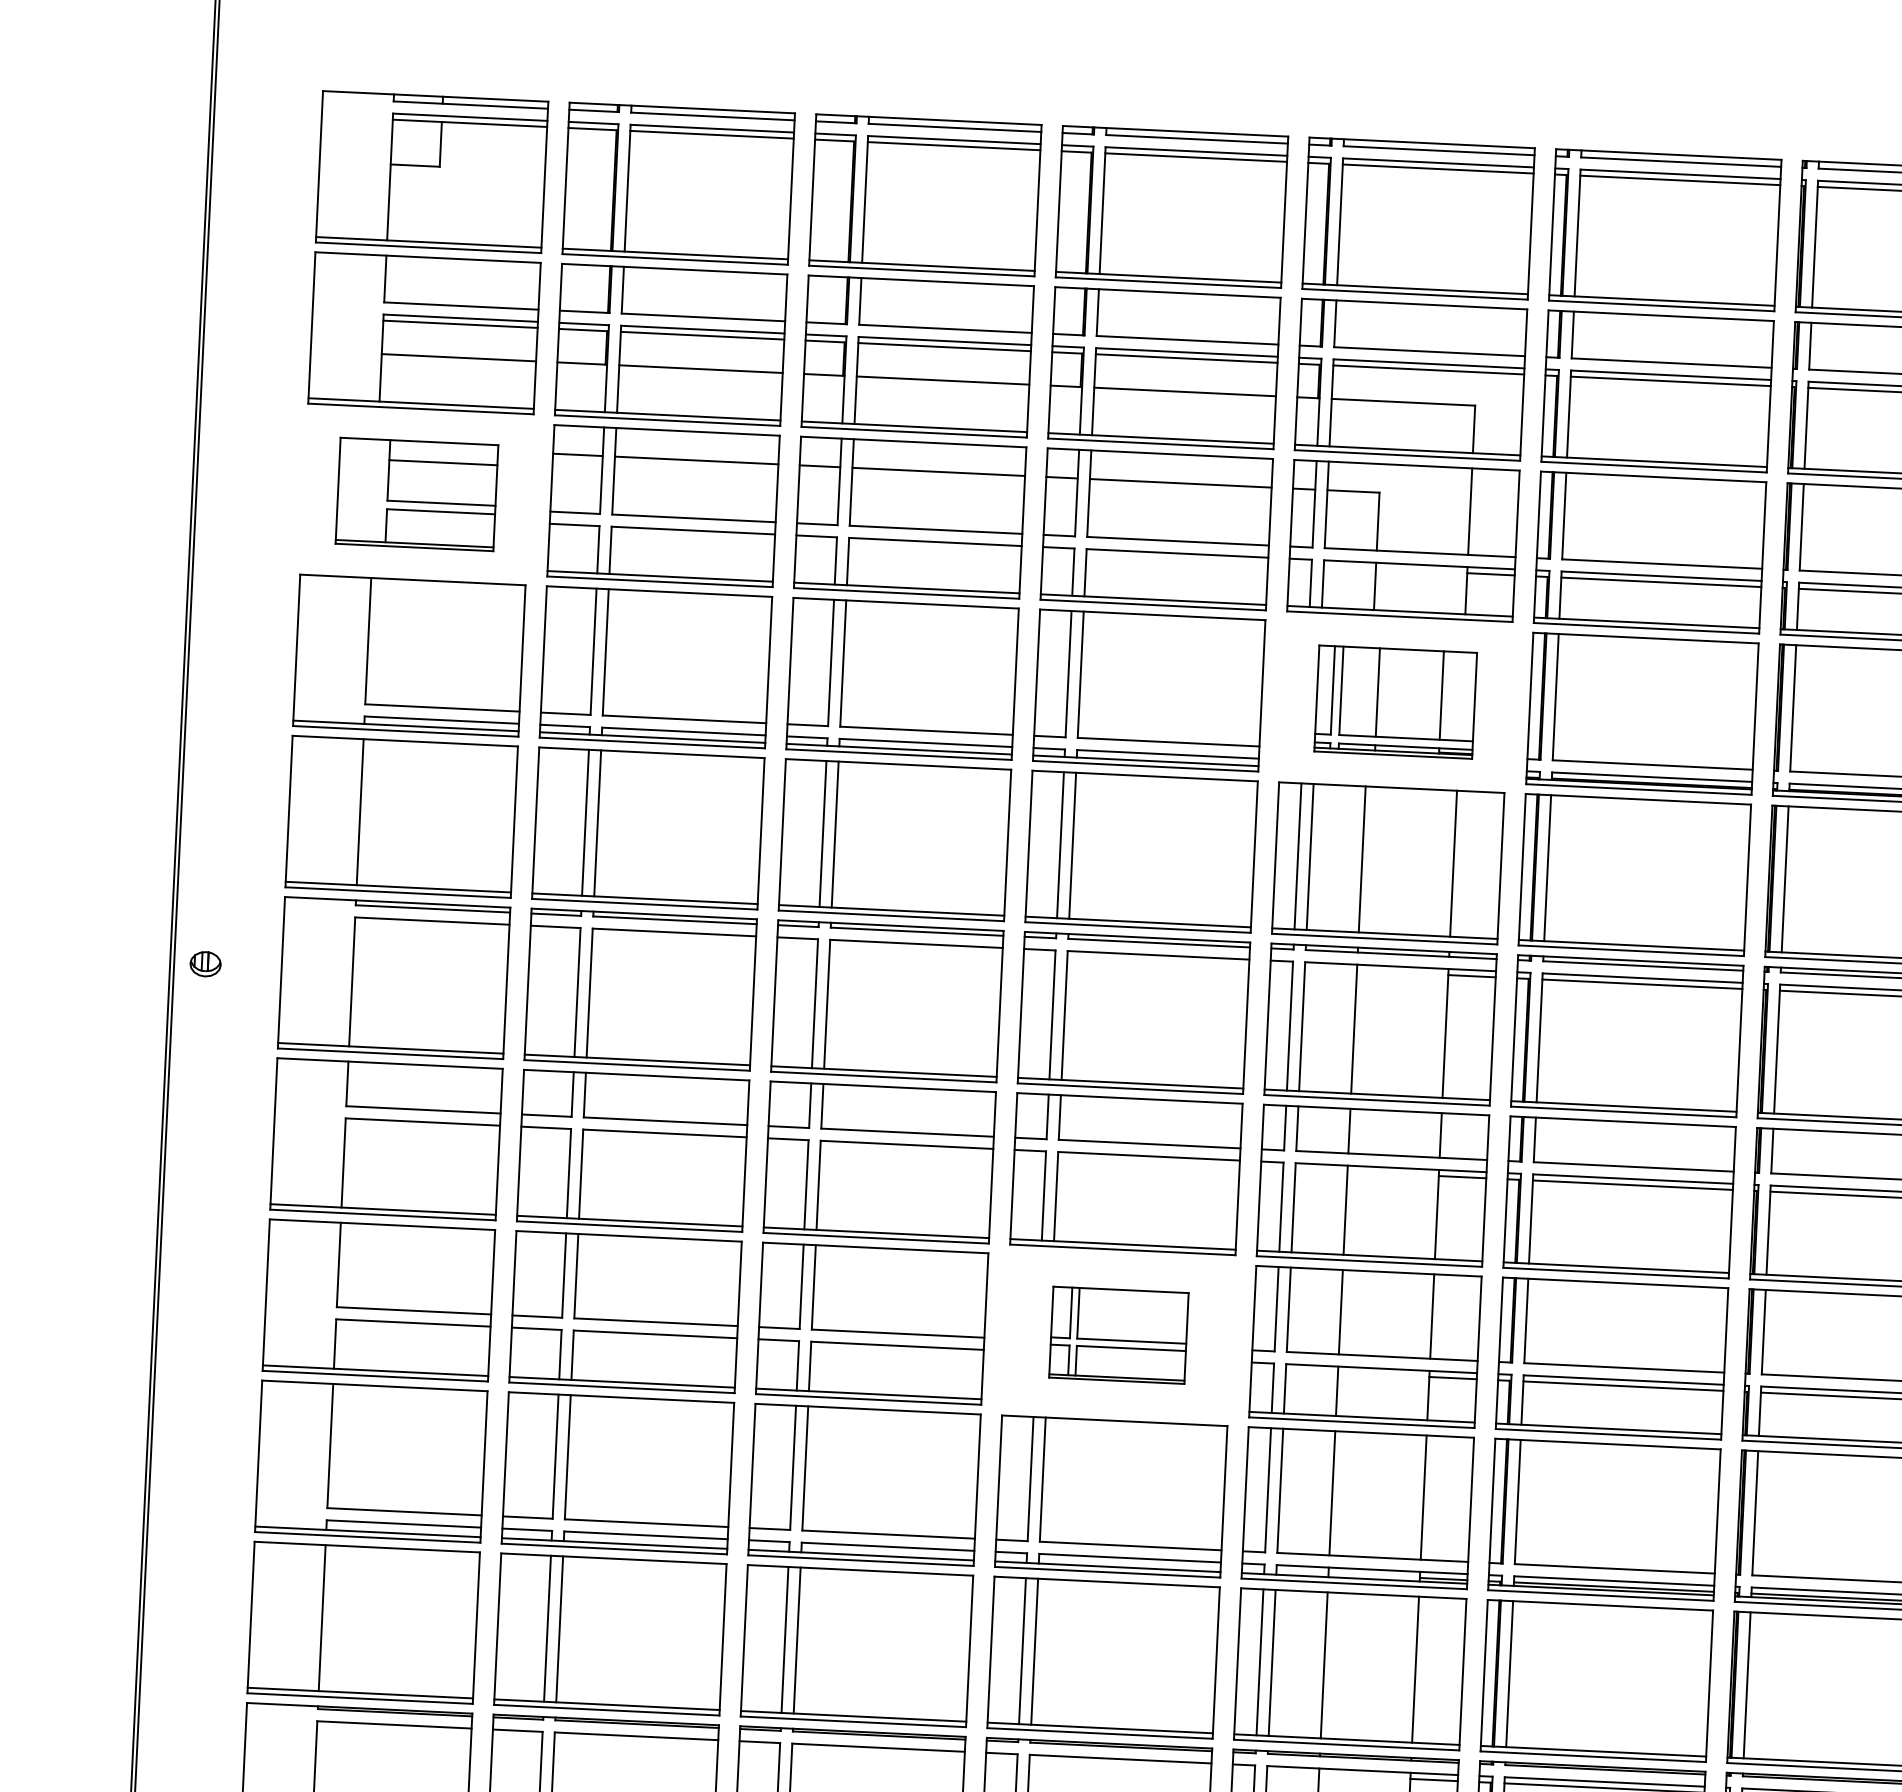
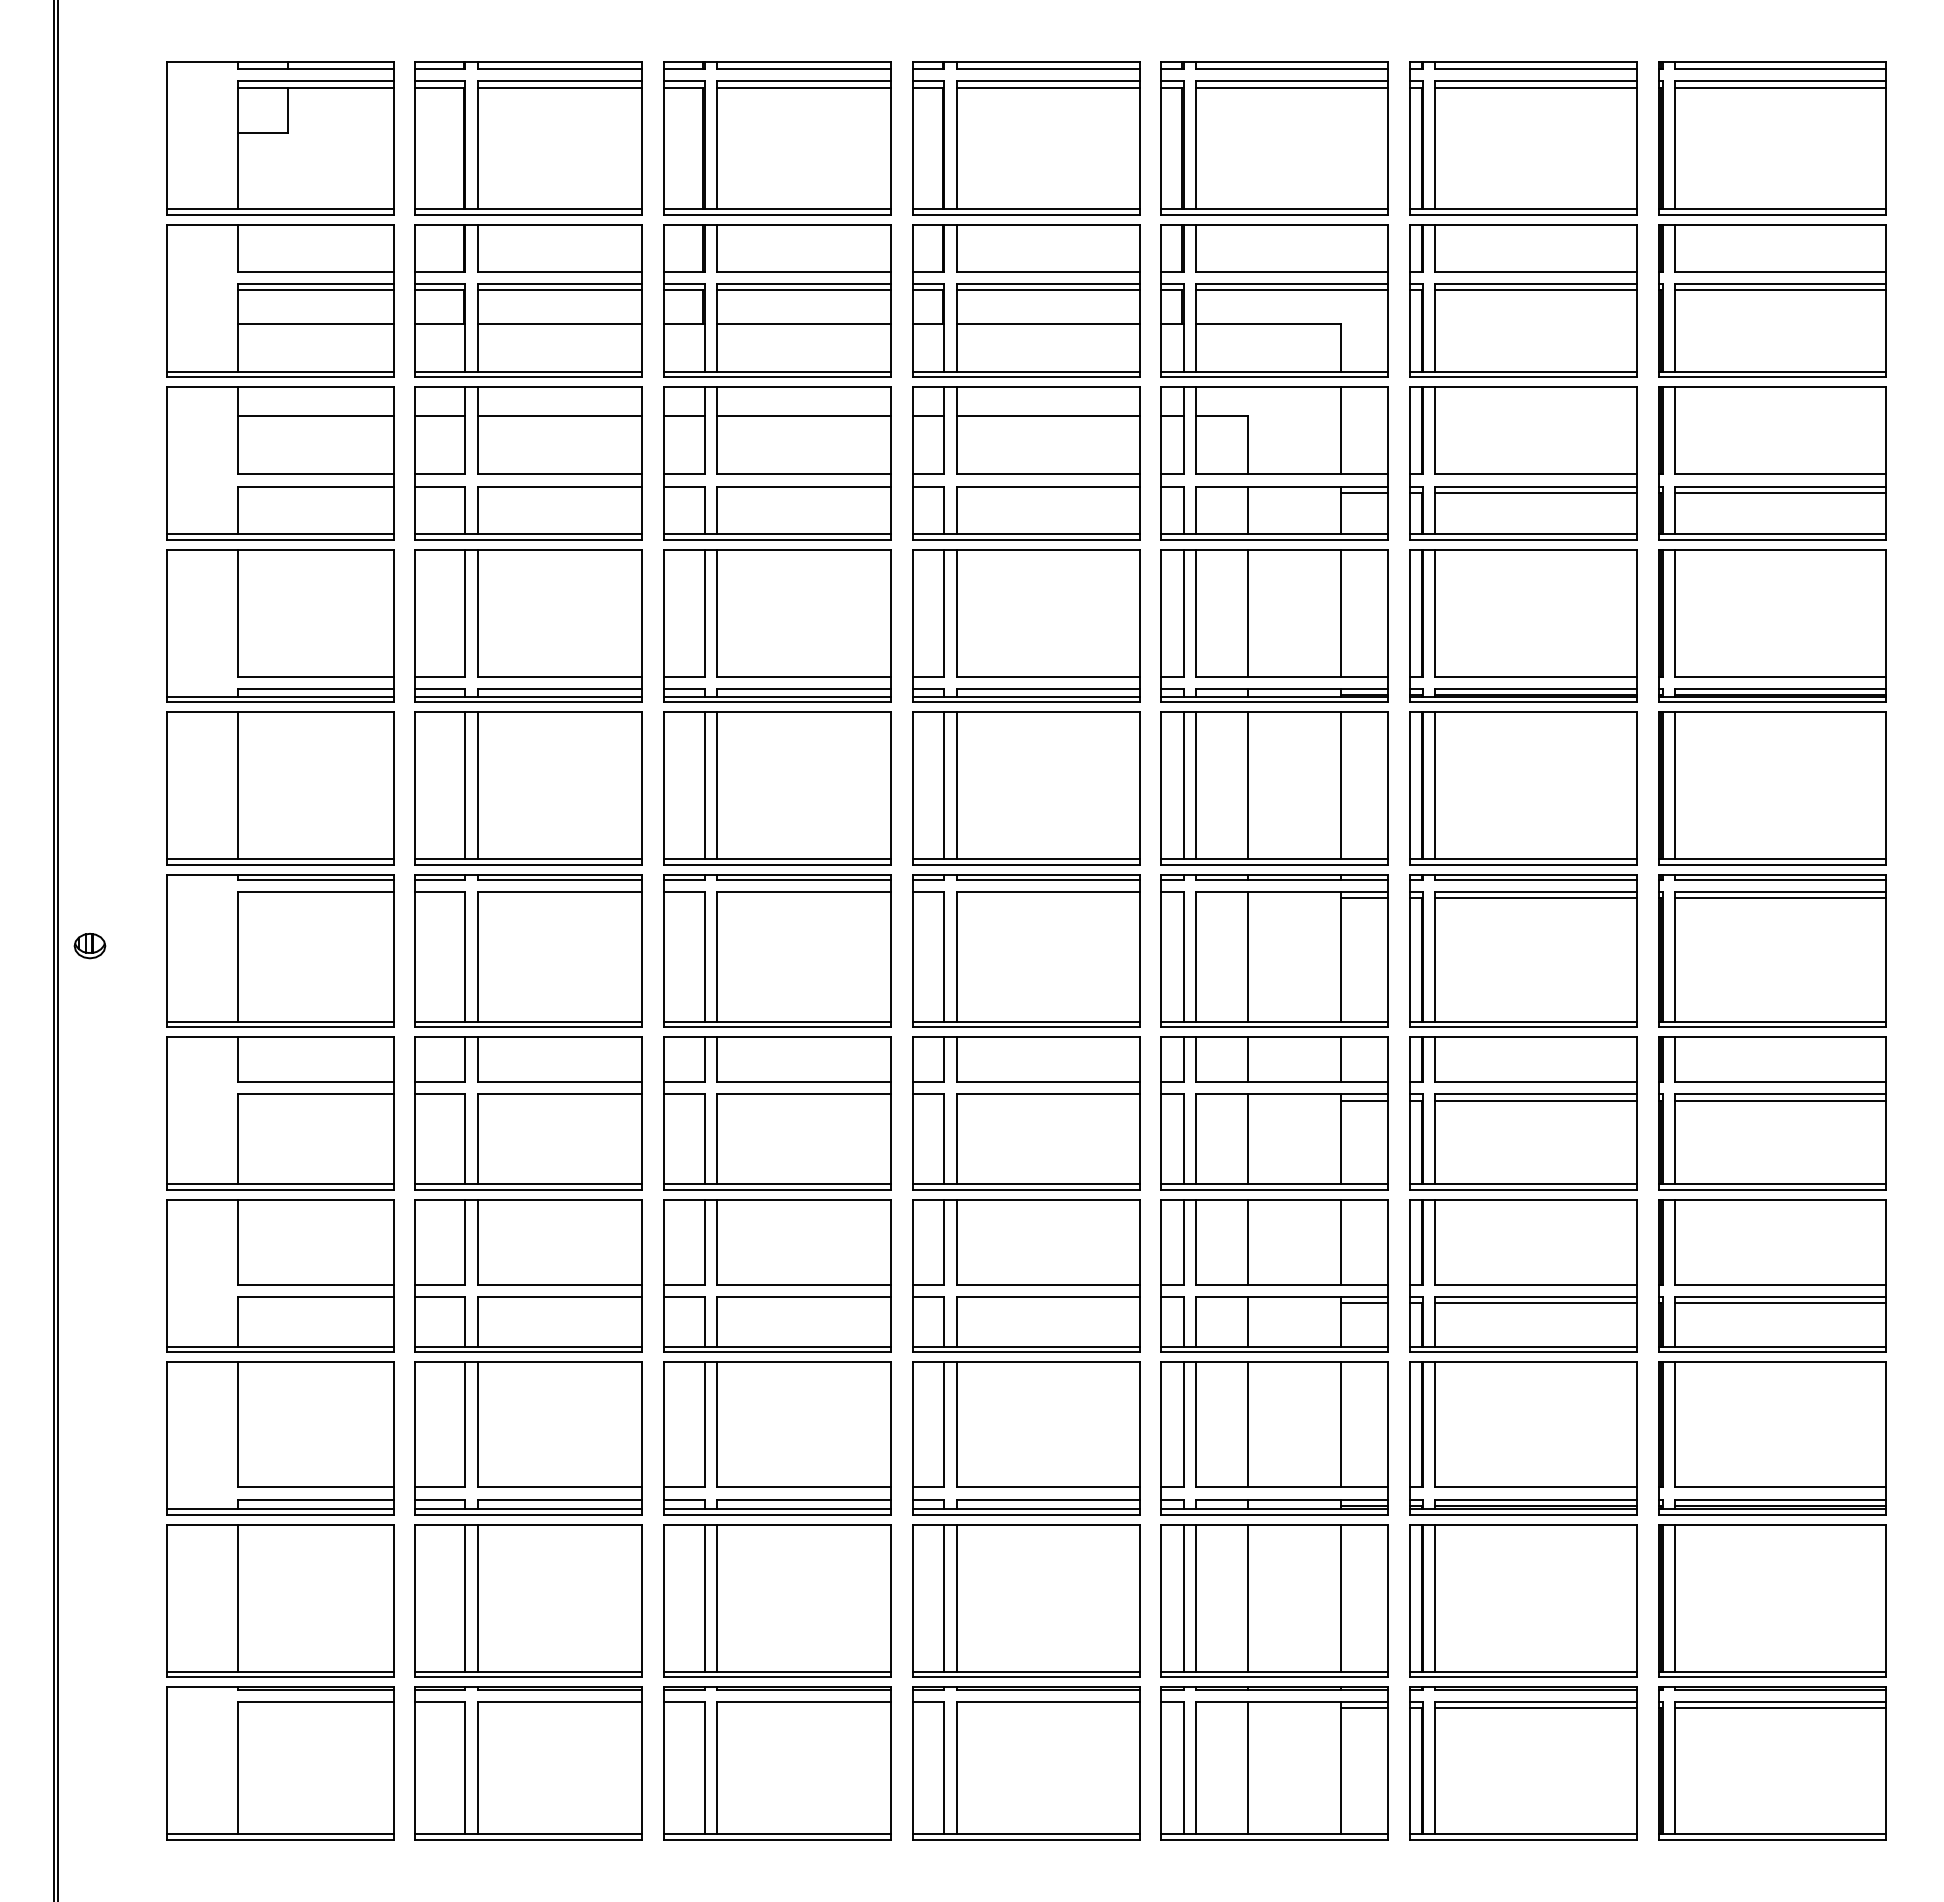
part: (417, 494) -> (280, 463), size x1.43
part: (1395, 701) -> (1274, 625), size x1.43
part: (1119, 1334) -> (1026, 1275), size x1.67

